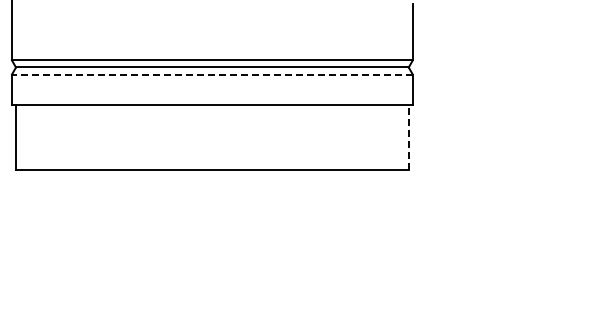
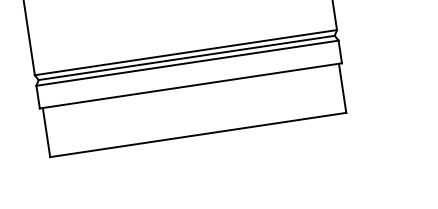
line: (211, 74) -> (186, 63), dashed -> solid
line: (408, 137) -> (342, 88), dashed -> solid

